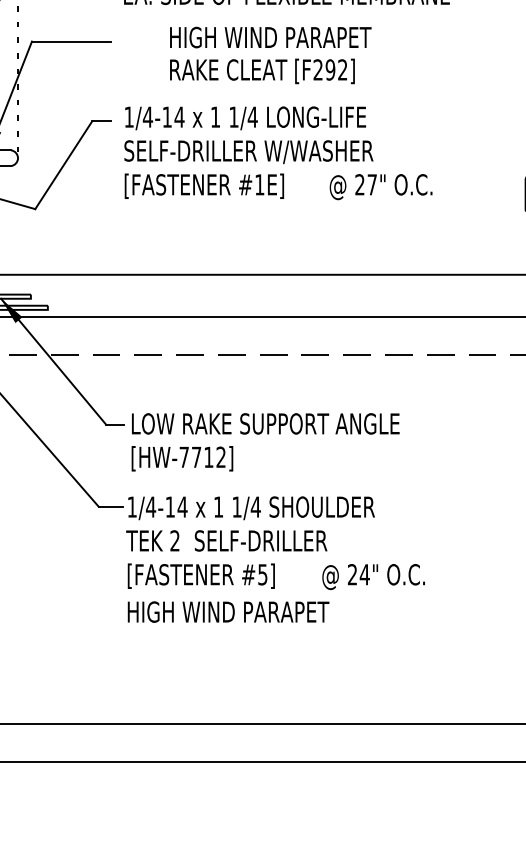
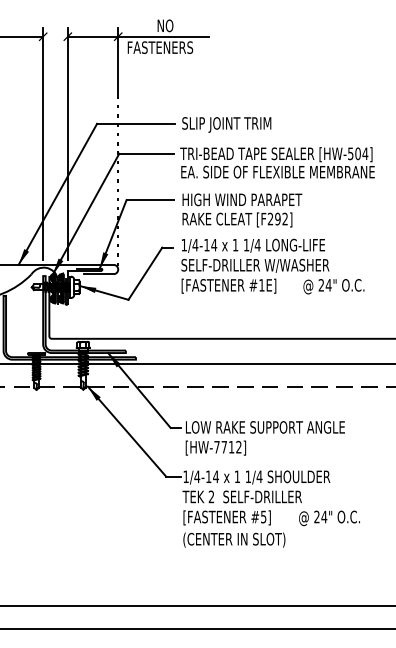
text: (270, 55) -> (242, 210), moved
text: (371, 185) -> (328, 285), 27" -> 24"
text: (228, 612) -> (243, 539), HIGH WIND PARAPET -> (CENTER IN SLOT)

